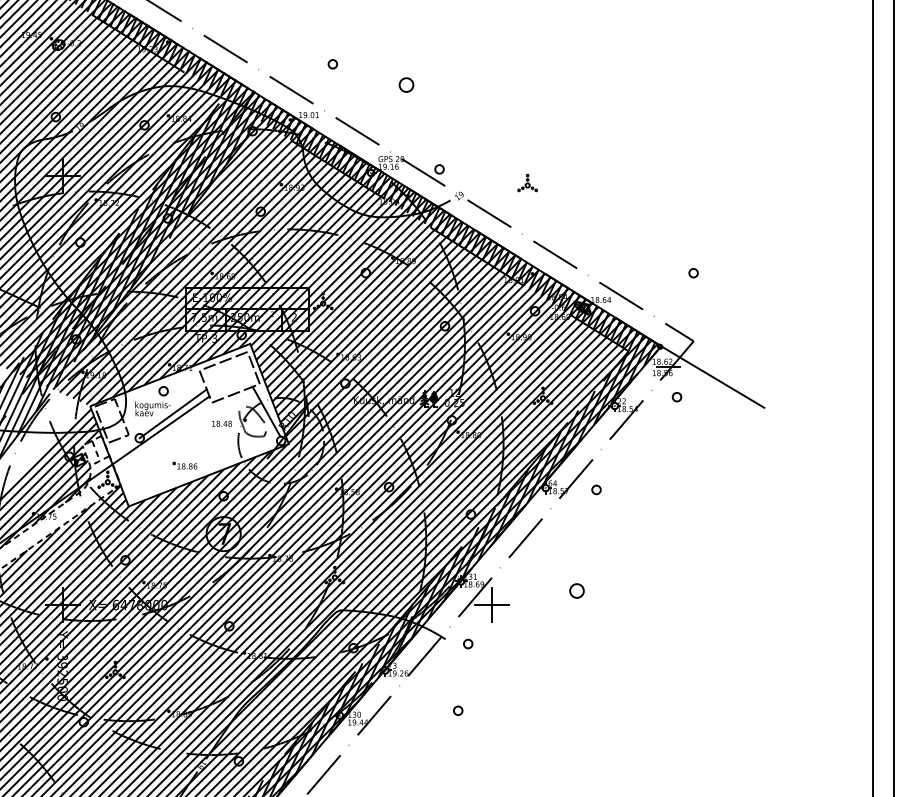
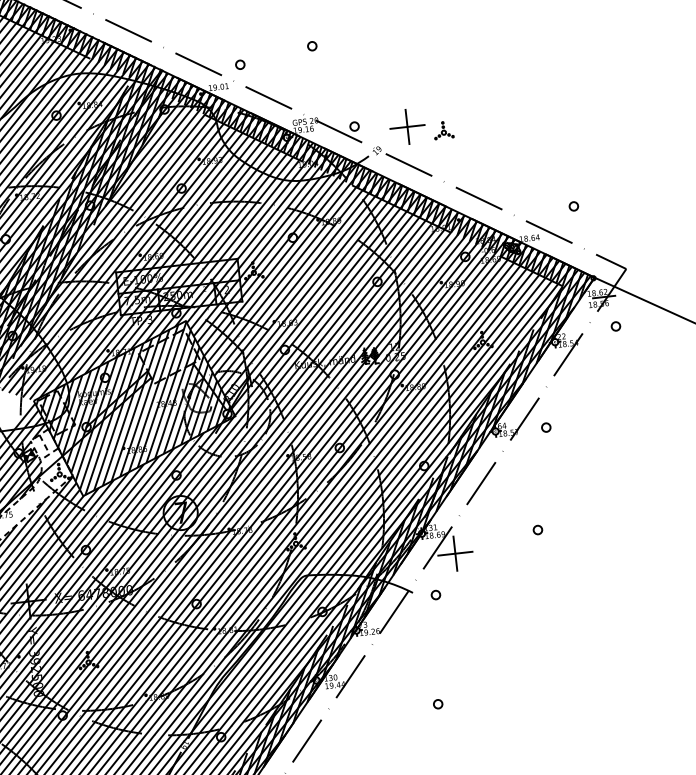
part: (332, 64) -> (239, 65), moved
part: (406, 84) -> (312, 45), size x0.62
part: (491, 175) -> (406, 126), added
part: (693, 273) -> (573, 206), moved
hatch: (190, 424) -> (135, 407), added
part: (576, 590) -> (537, 529), size x0.62
part: (458, 710) -> (438, 703), moved

